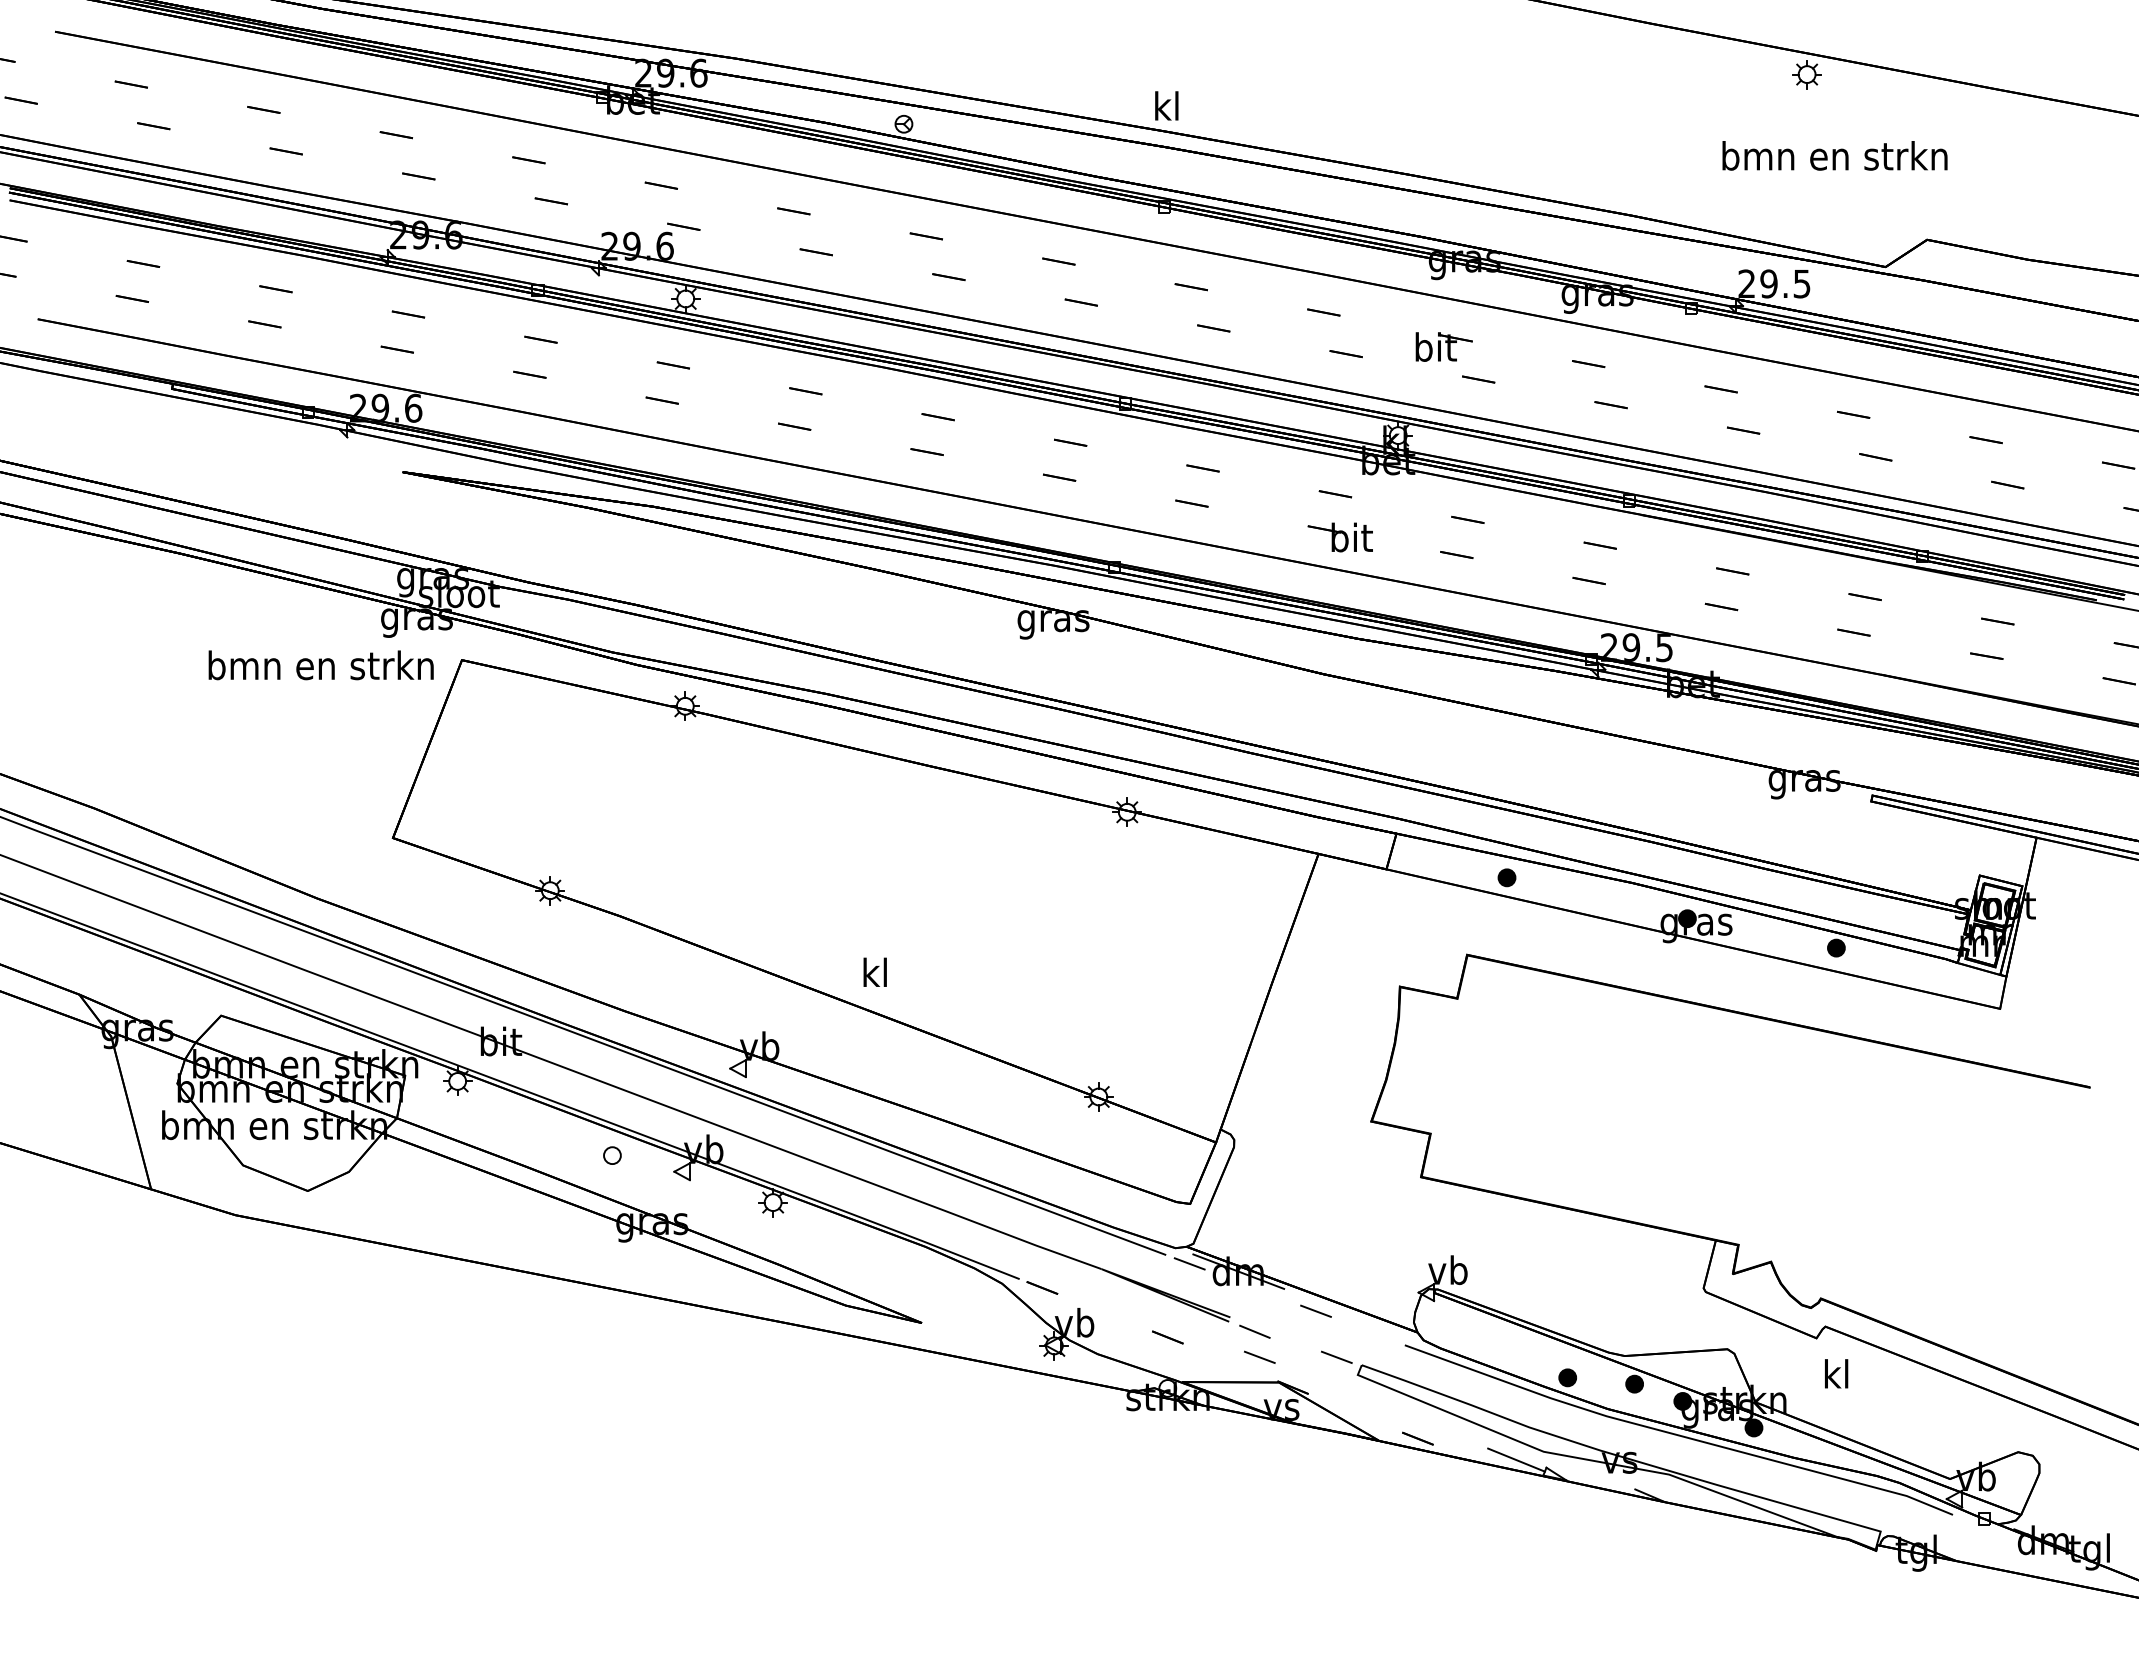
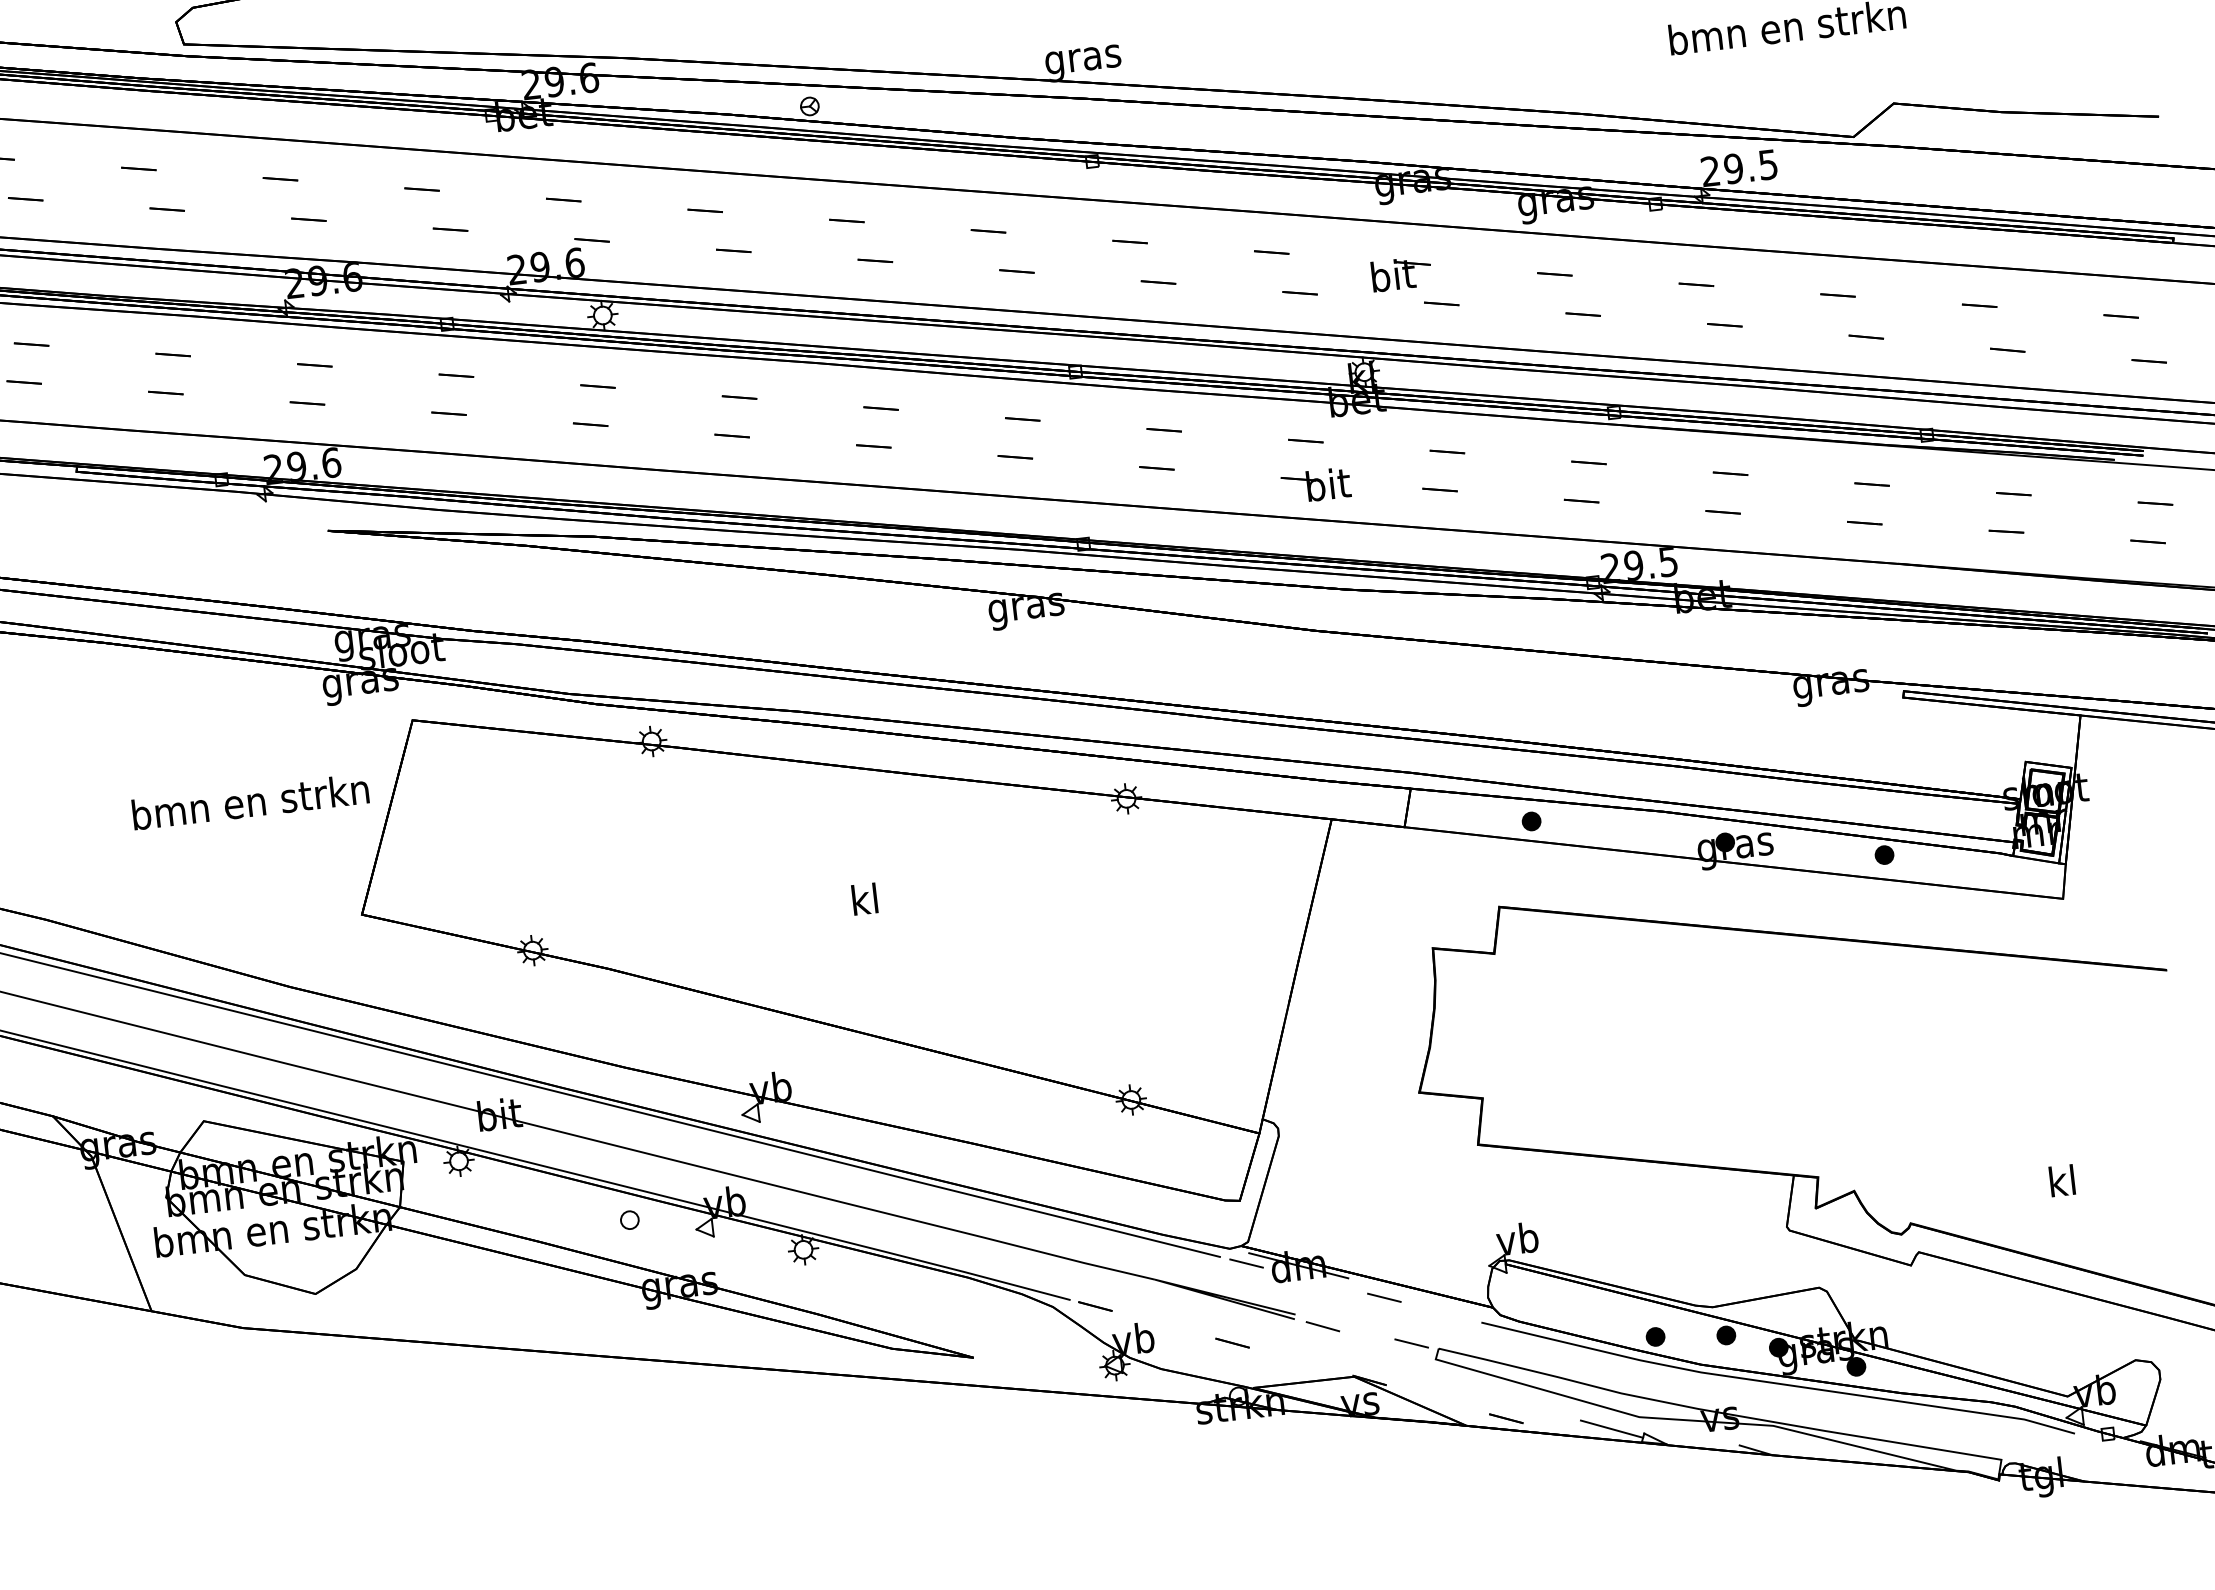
text: (1166, 109) -> (1082, 59), kl -> gras
text: (320, 665) -> (249, 802), moved
text: (874, 971) -> (863, 898), moved
line: (1259, 1356) -> (1330, 1351), removed
text: (1836, 1373) -> (2062, 1180), moved

